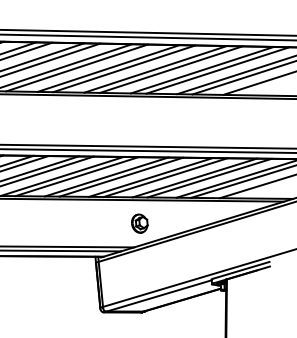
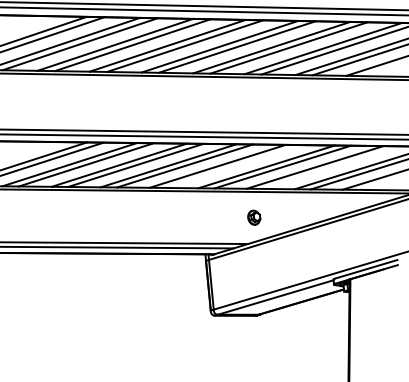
line: (121, 177) -> (234, 166), removed
line: (208, 178) -> (330, 167), removed
part: (139, 223) -> (253, 217), size x0.7

